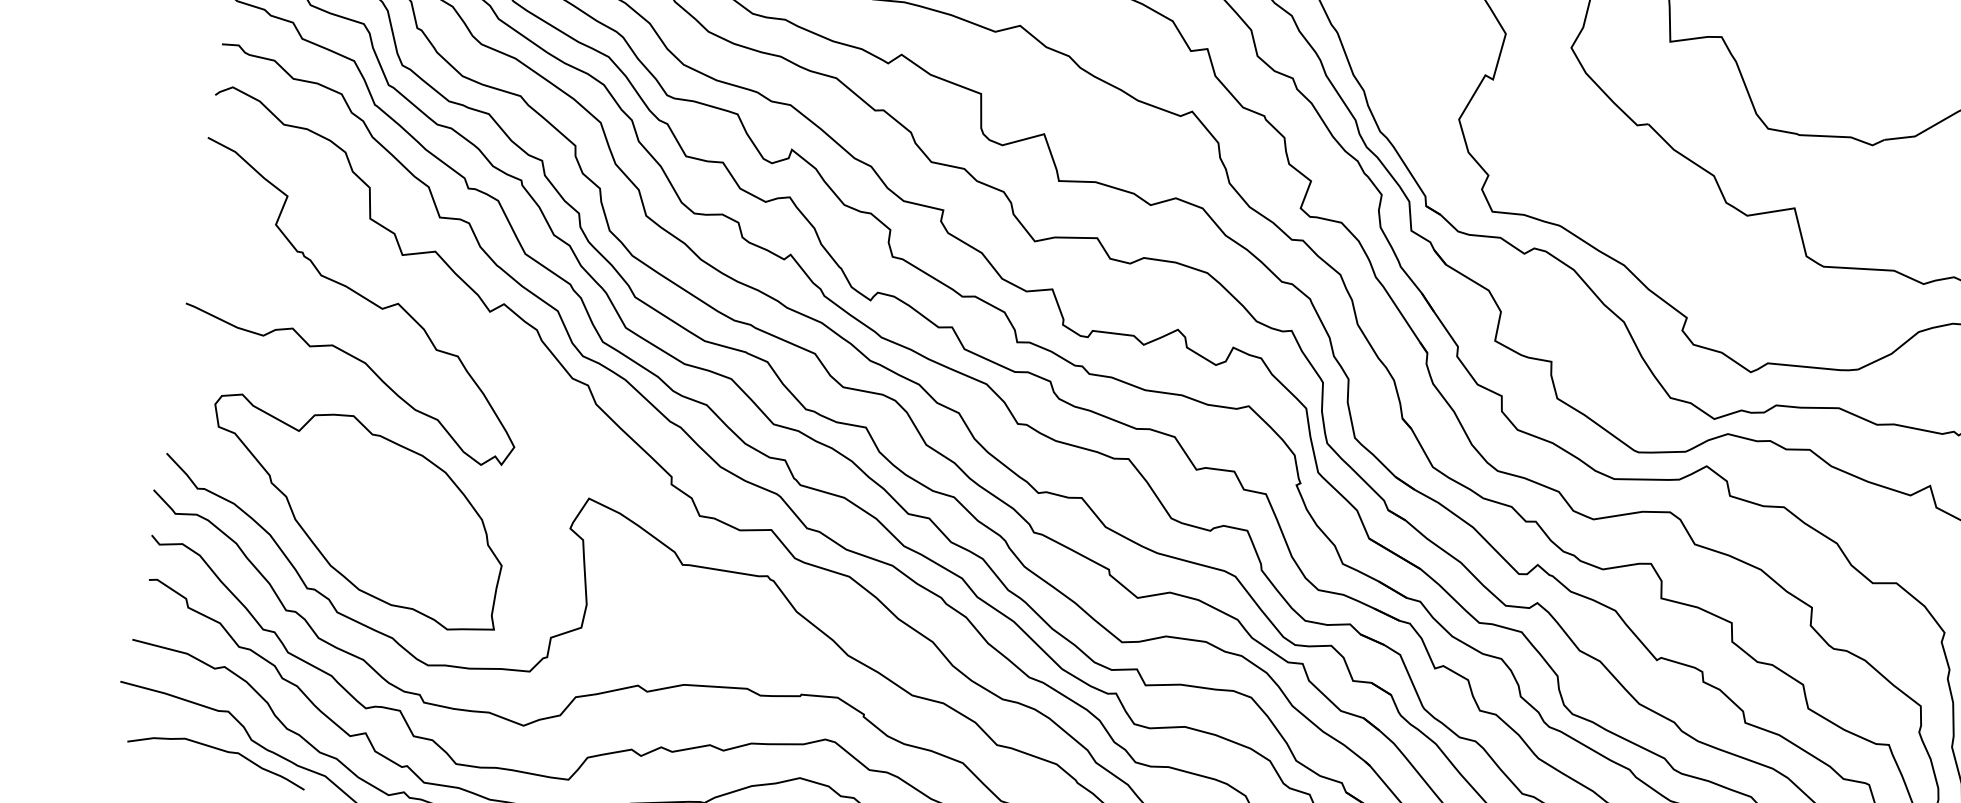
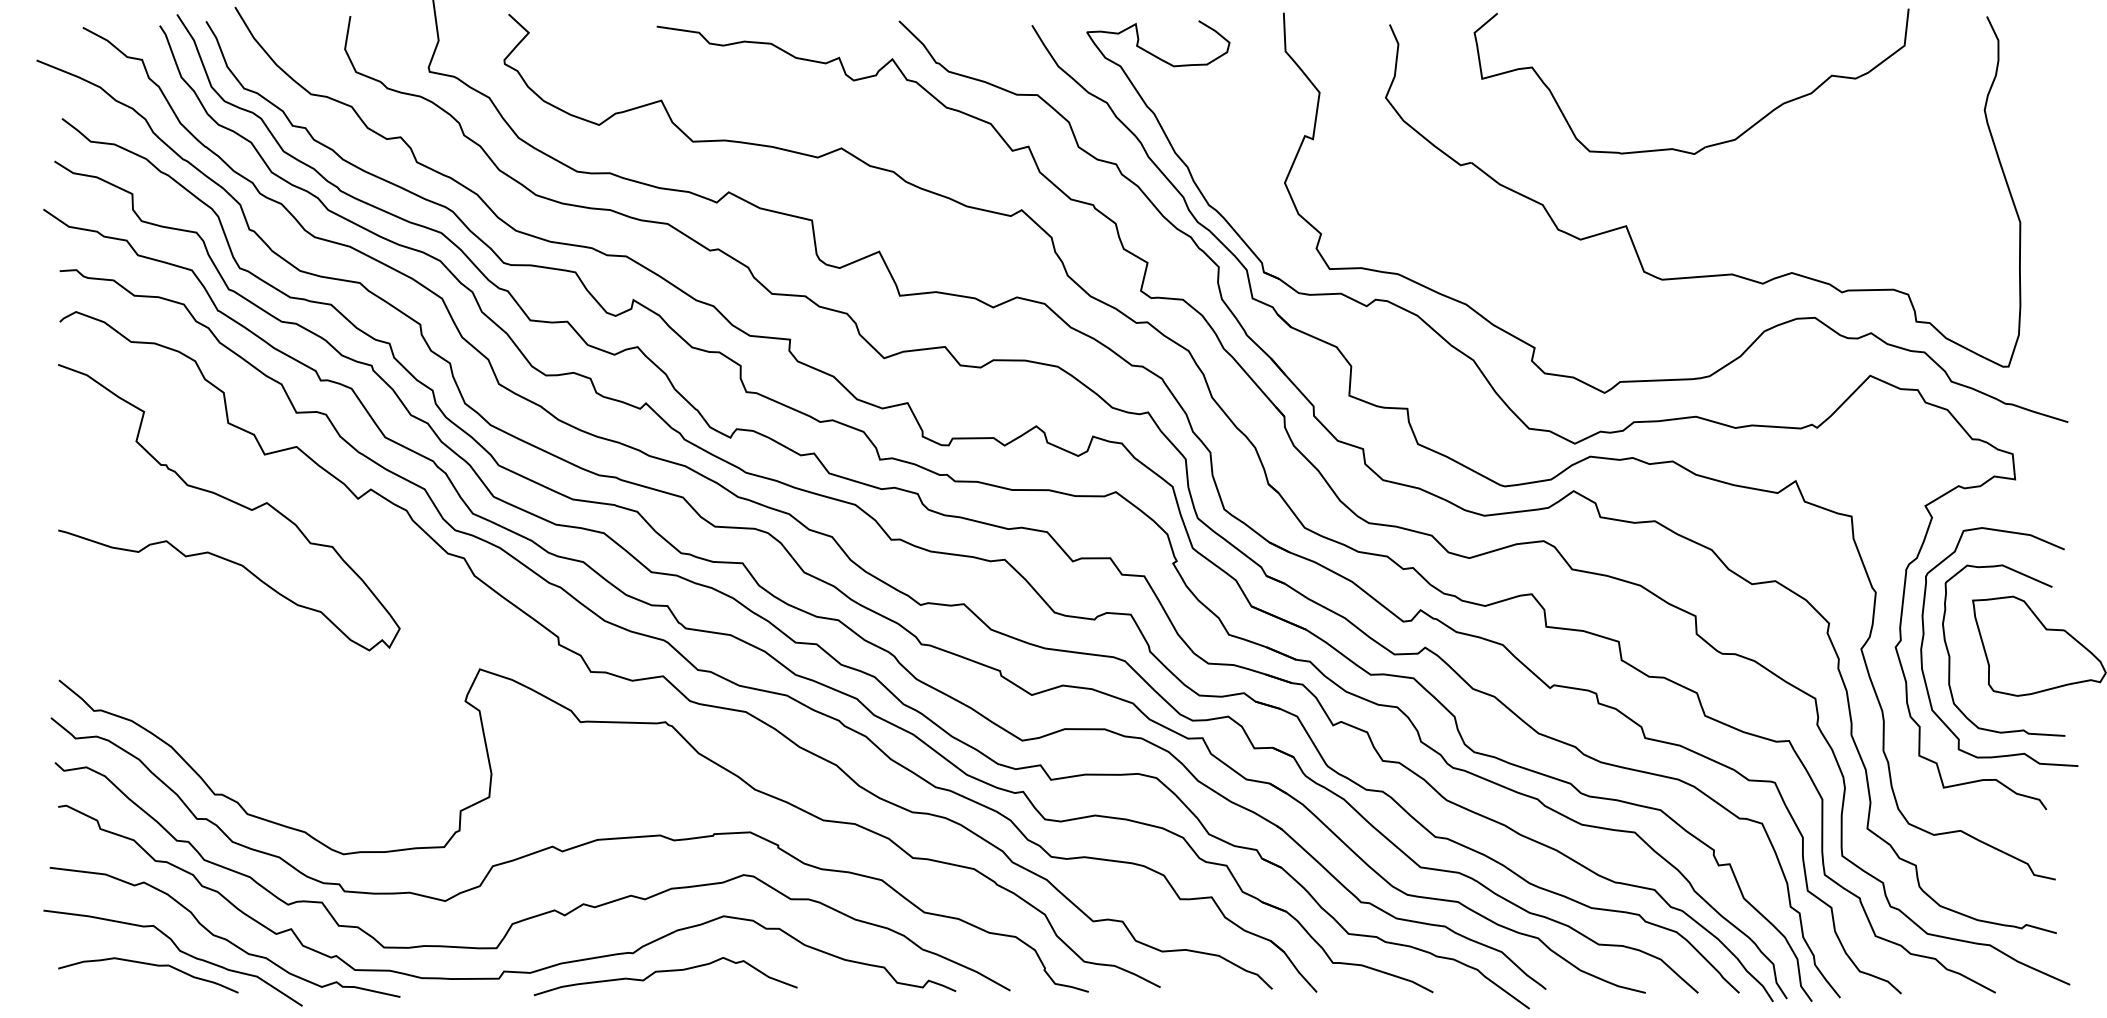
part: (354, 513) -> (251, 714), removed

